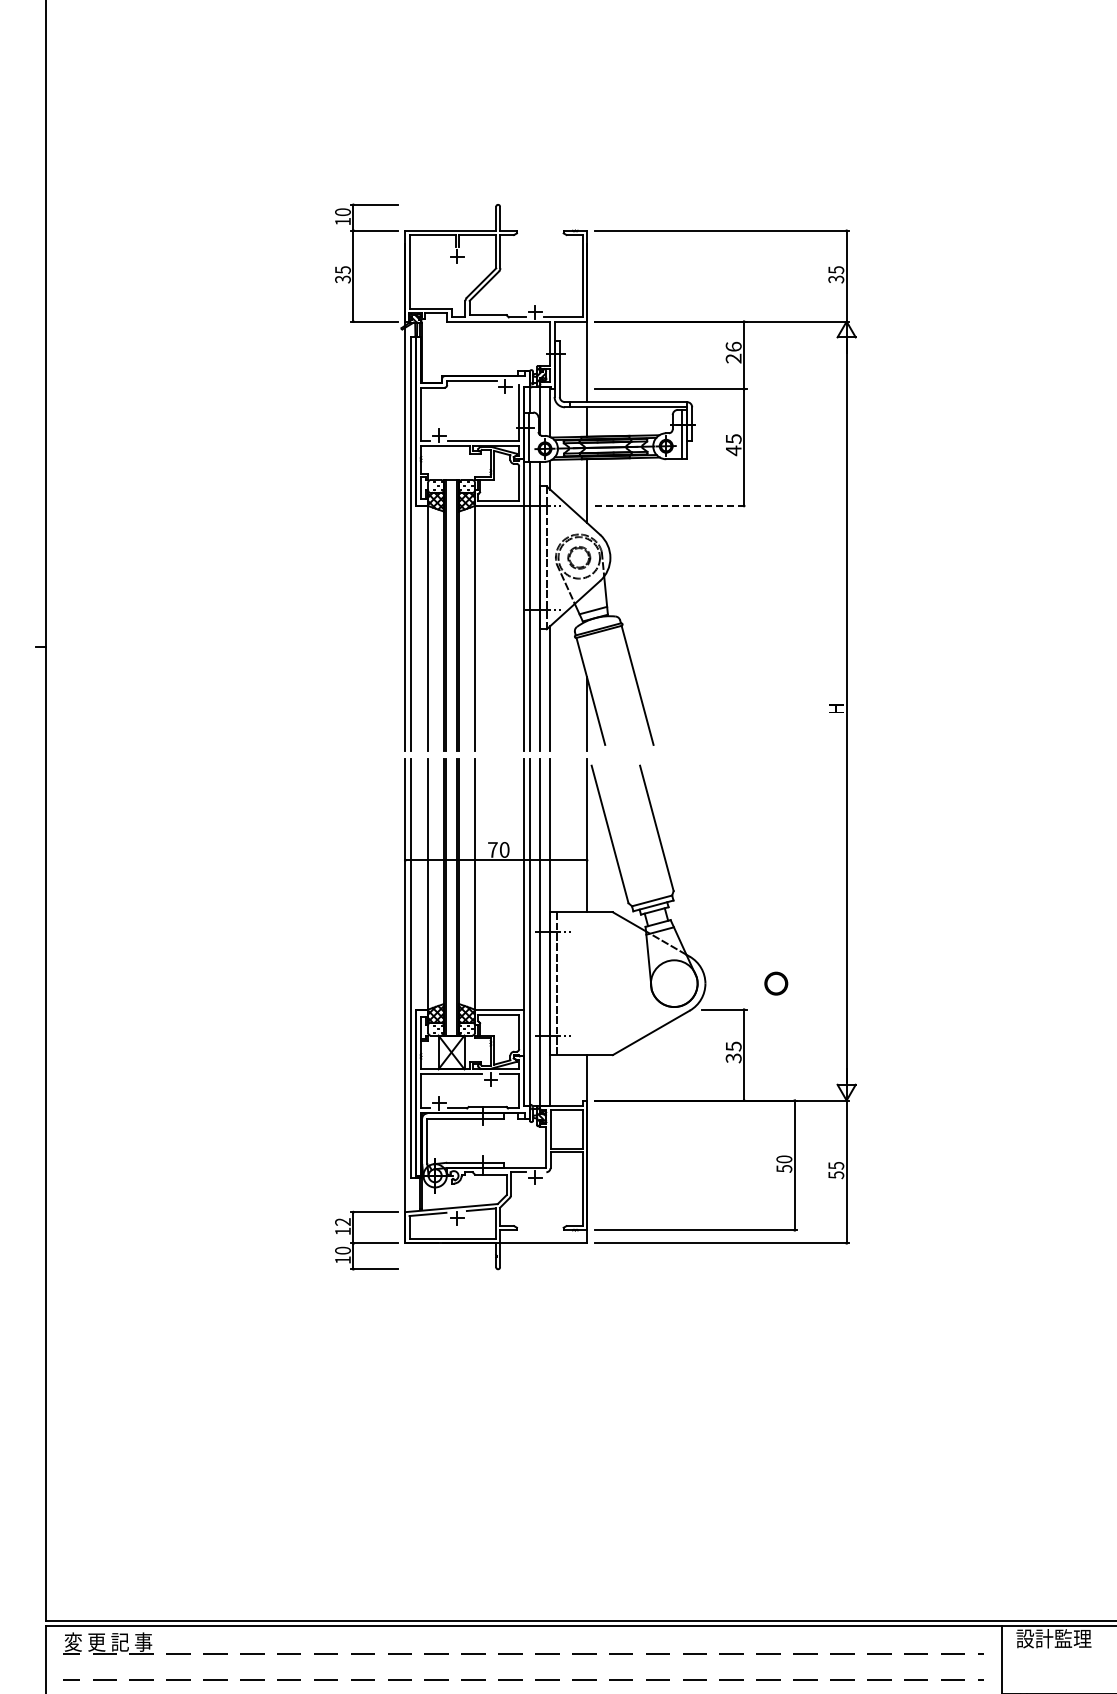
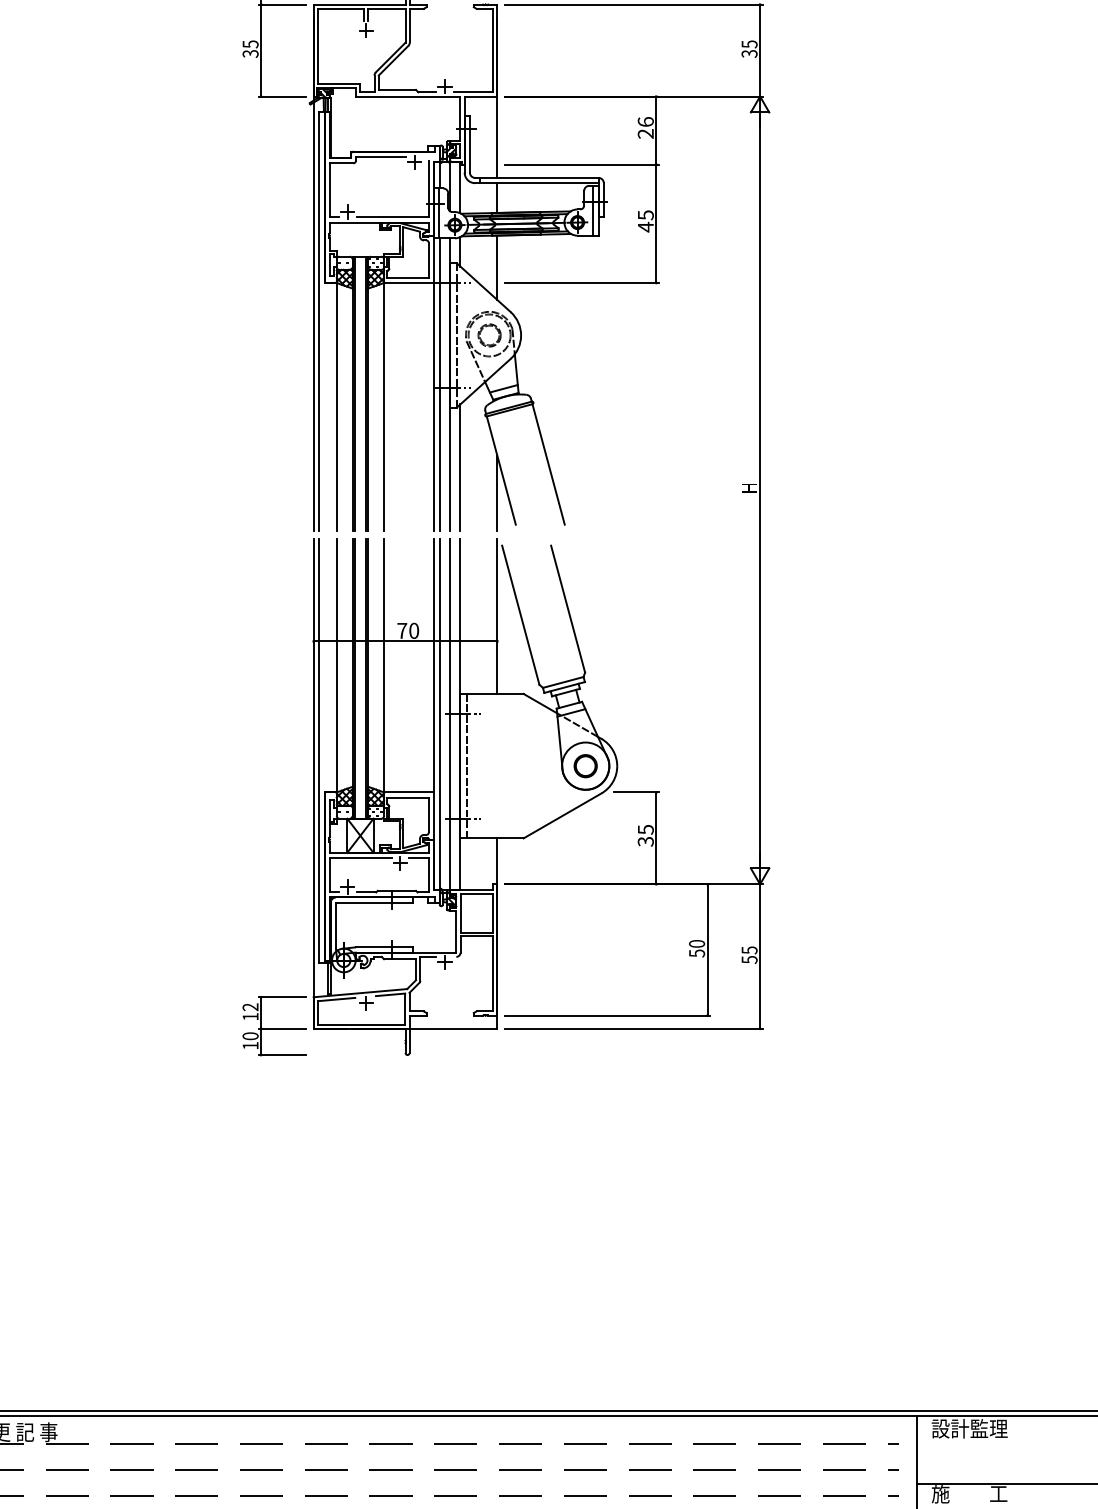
line: (670, 505) -> (581, 282), dashed -> solid
circle: (776, 983) -> (585, 765), moved

